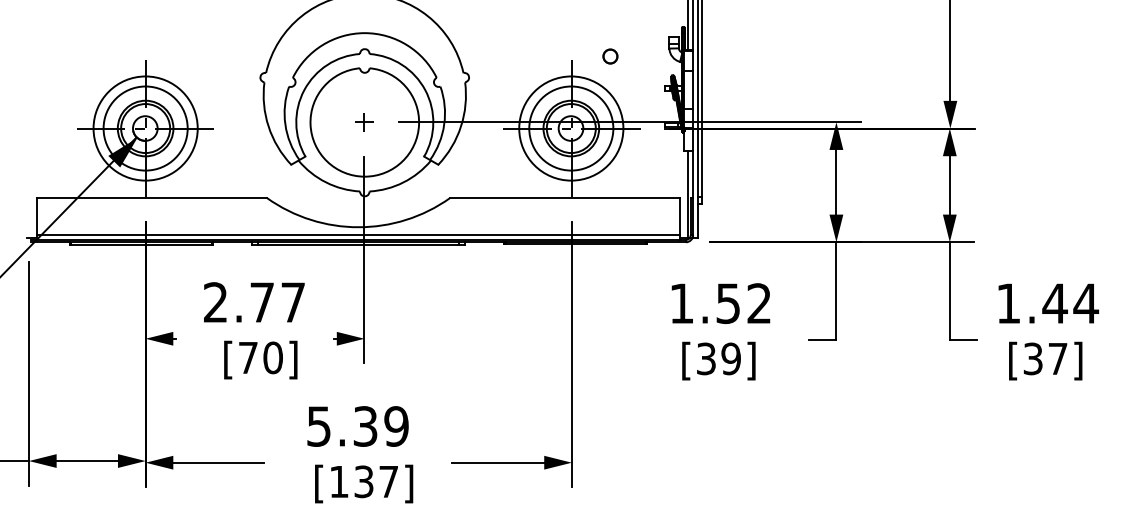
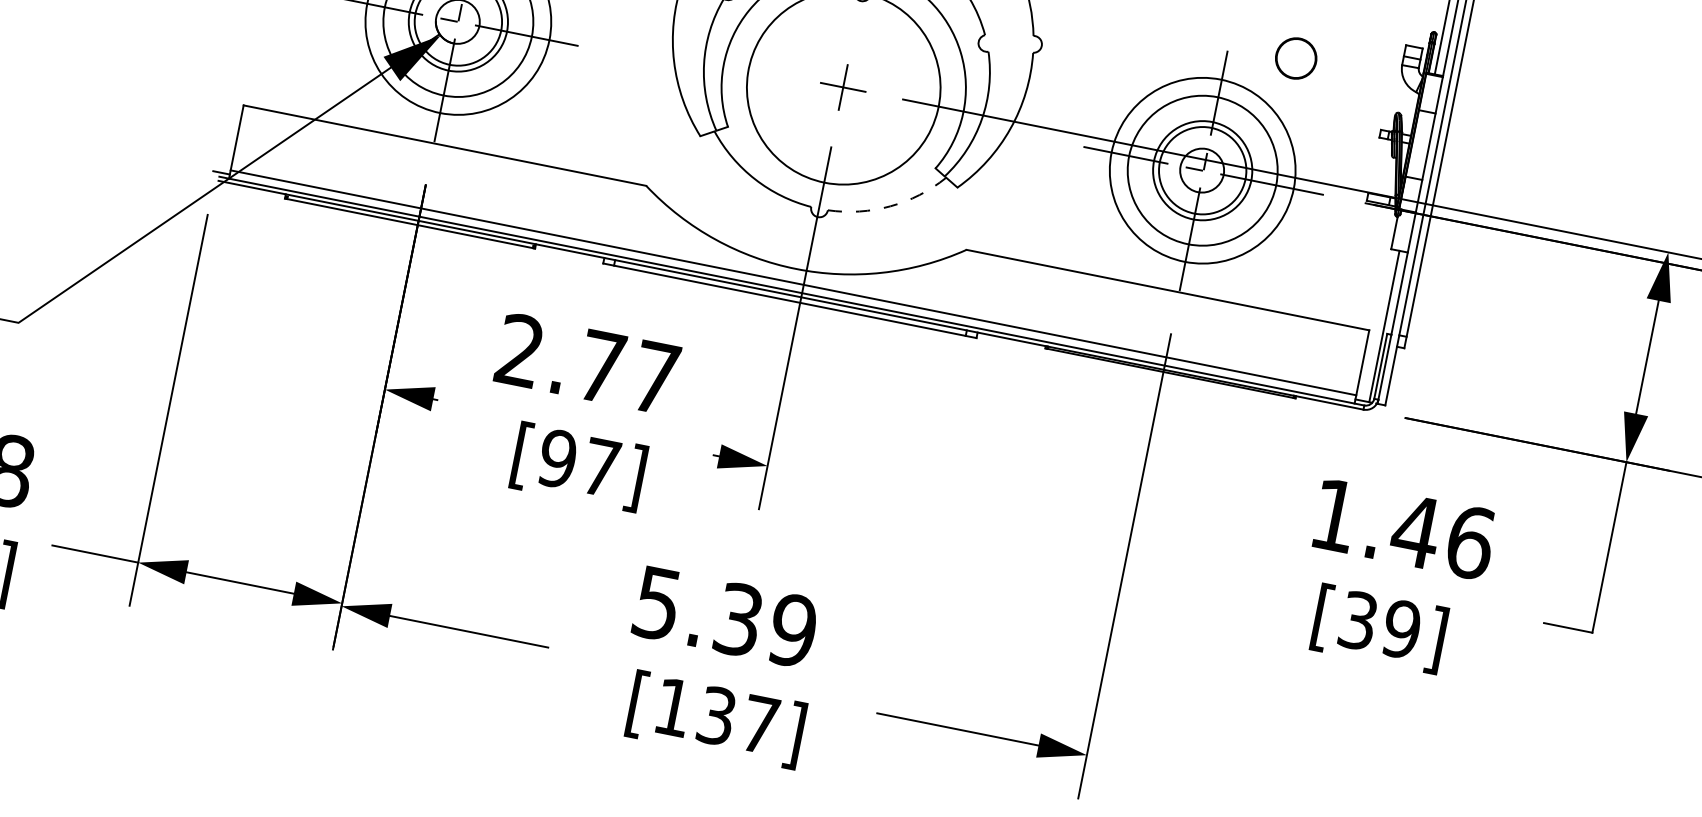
circle: (610, 56) -> (1296, 58), size x1.6
part: (364, 122) -> (843, 87), size x1.4
arc: (403, 182) -> (890, 206), solid -> dashed
text: (743, 303) -> (1442, 536), 1.52 -> 1.46
text: (260, 357) -> (579, 462), [70] -> [97]

